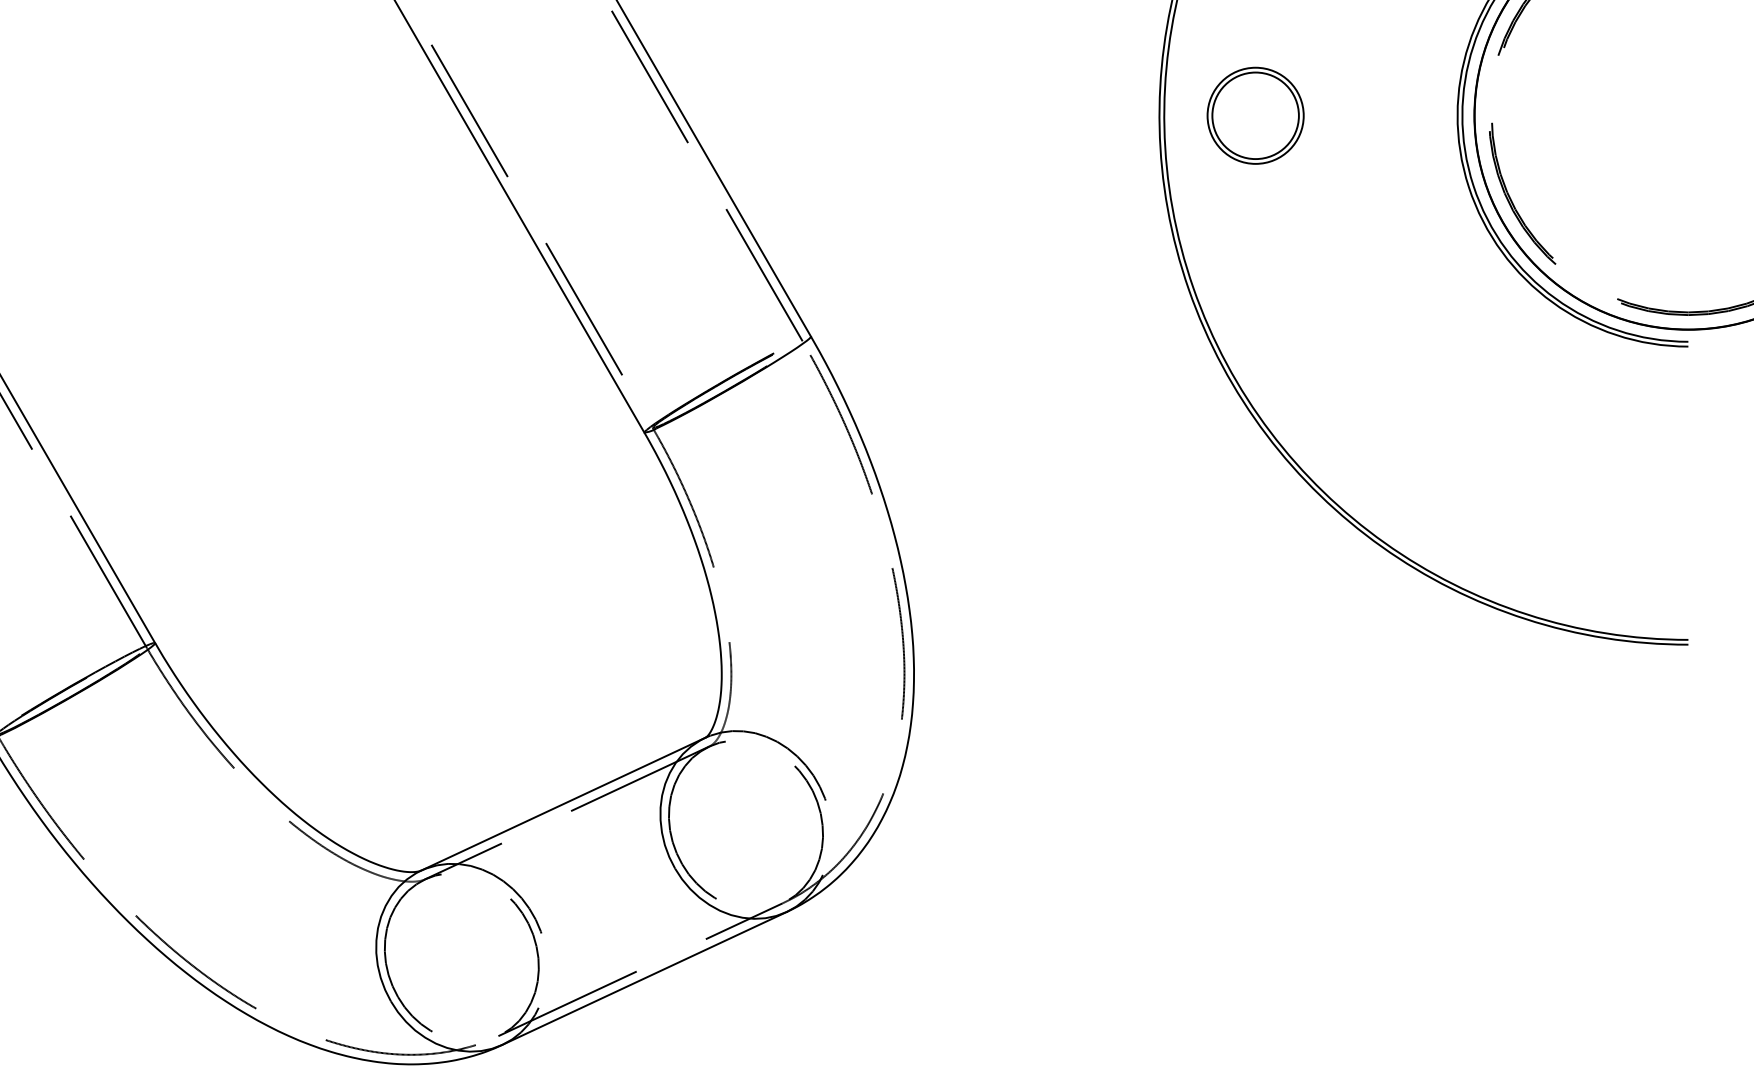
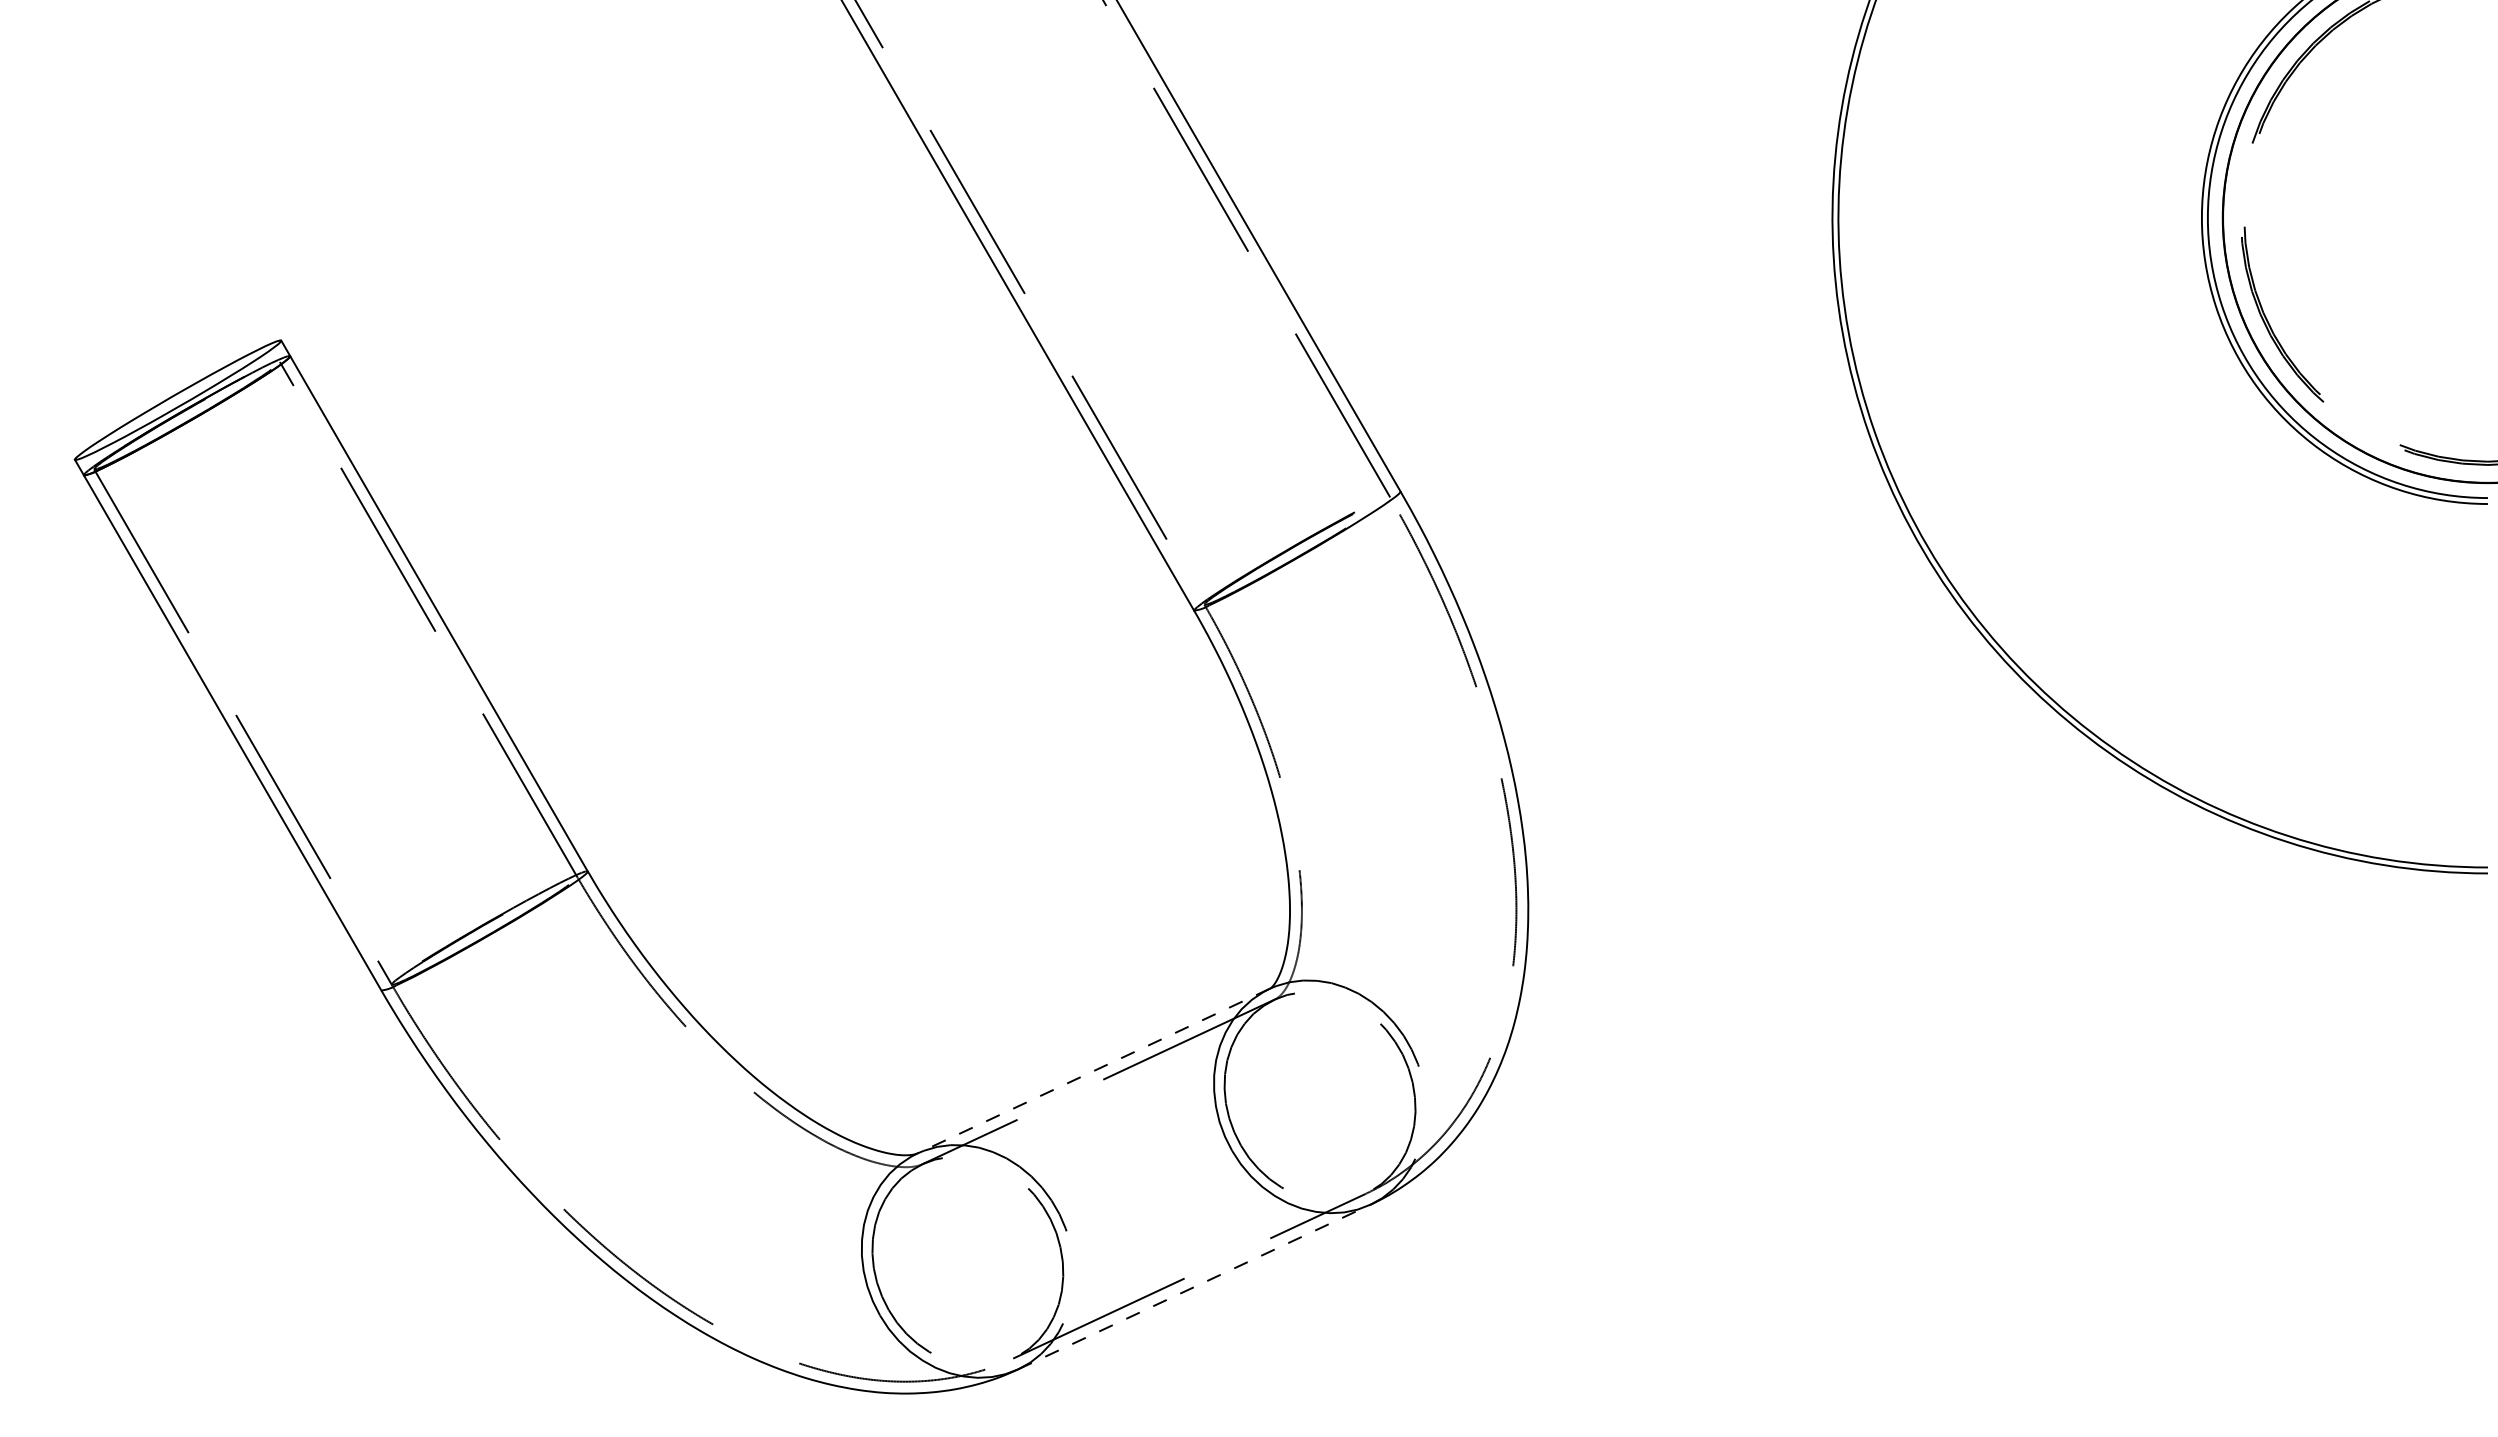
part: (1255, 115) -> (1951, 217), removed
line: (563, 804) -> (1093, 1071), solid -> dashed
line: (644, 977) -> (1194, 1286), solid -> dashed

